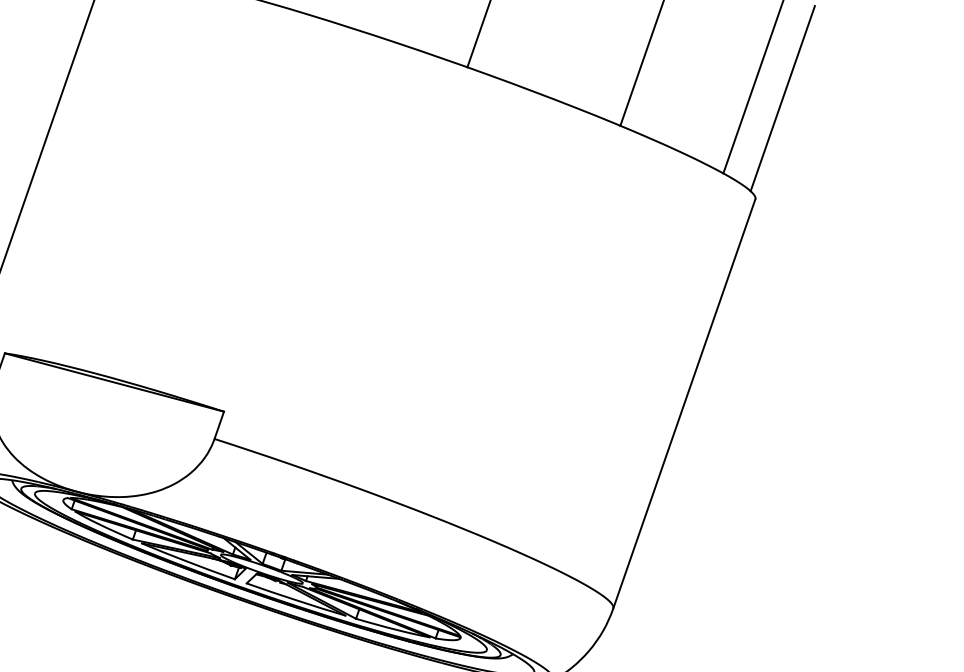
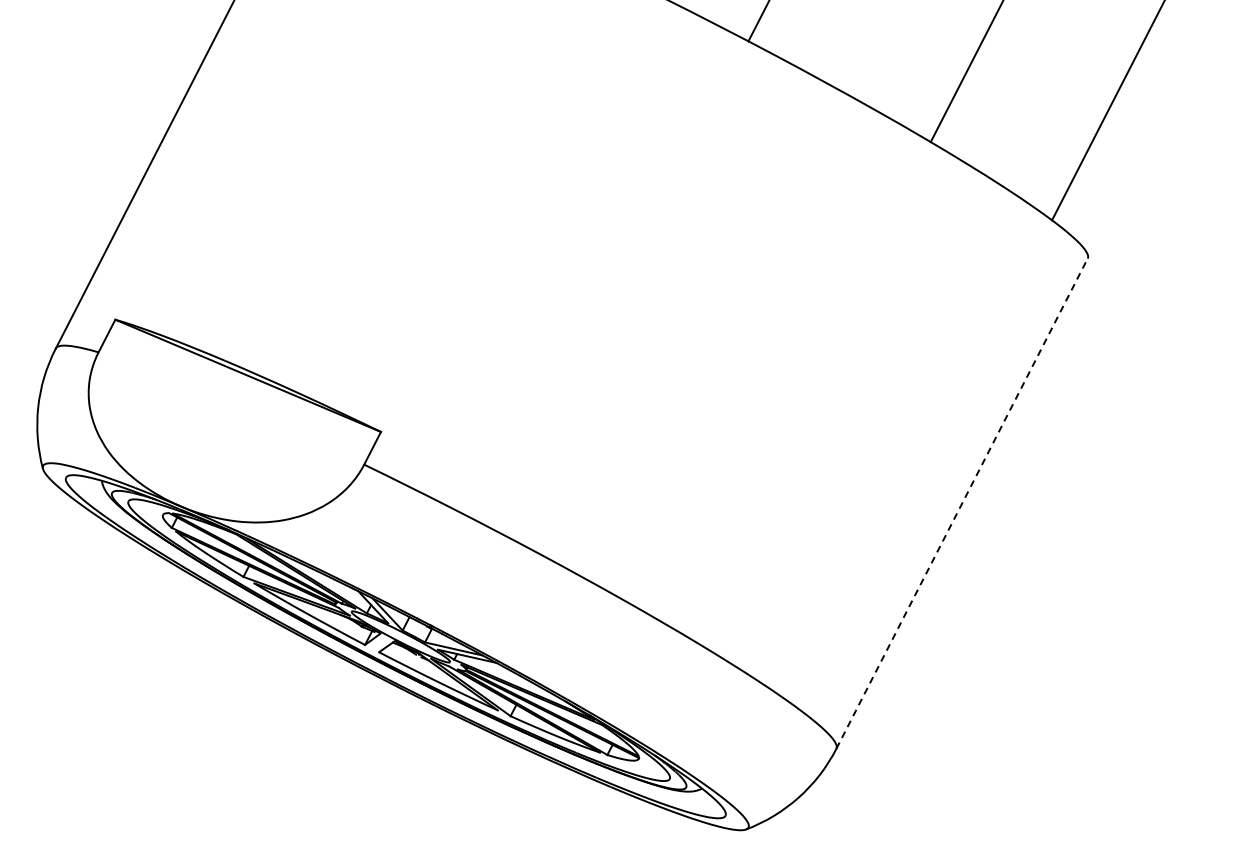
line: (782, 98) -> (1139, 136), removed
line: (684, 403) -> (962, 503), solid -> dashed

